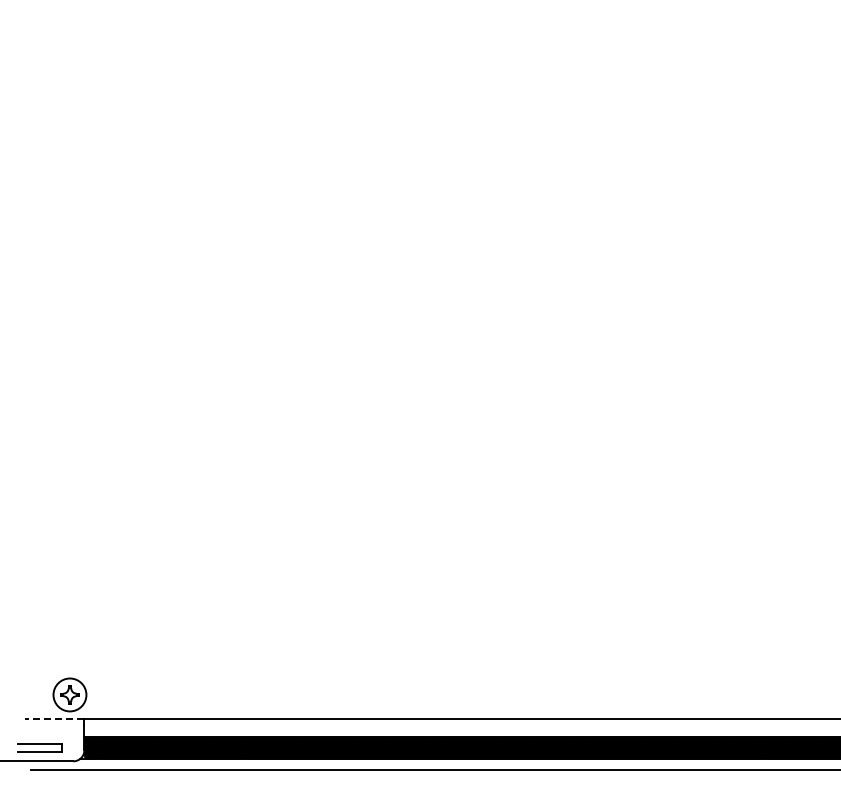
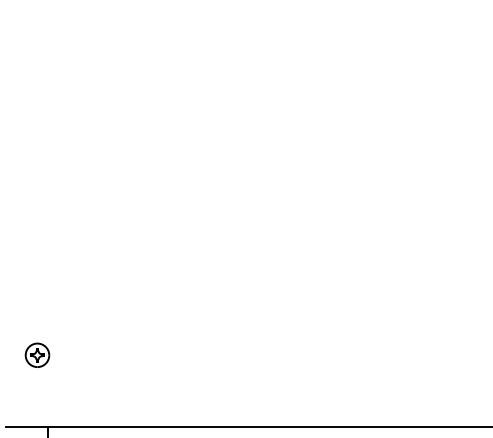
part: (69, 694) -> (37, 354), moved
line: (54, 719) -> (26, 427), dashed -> solid

